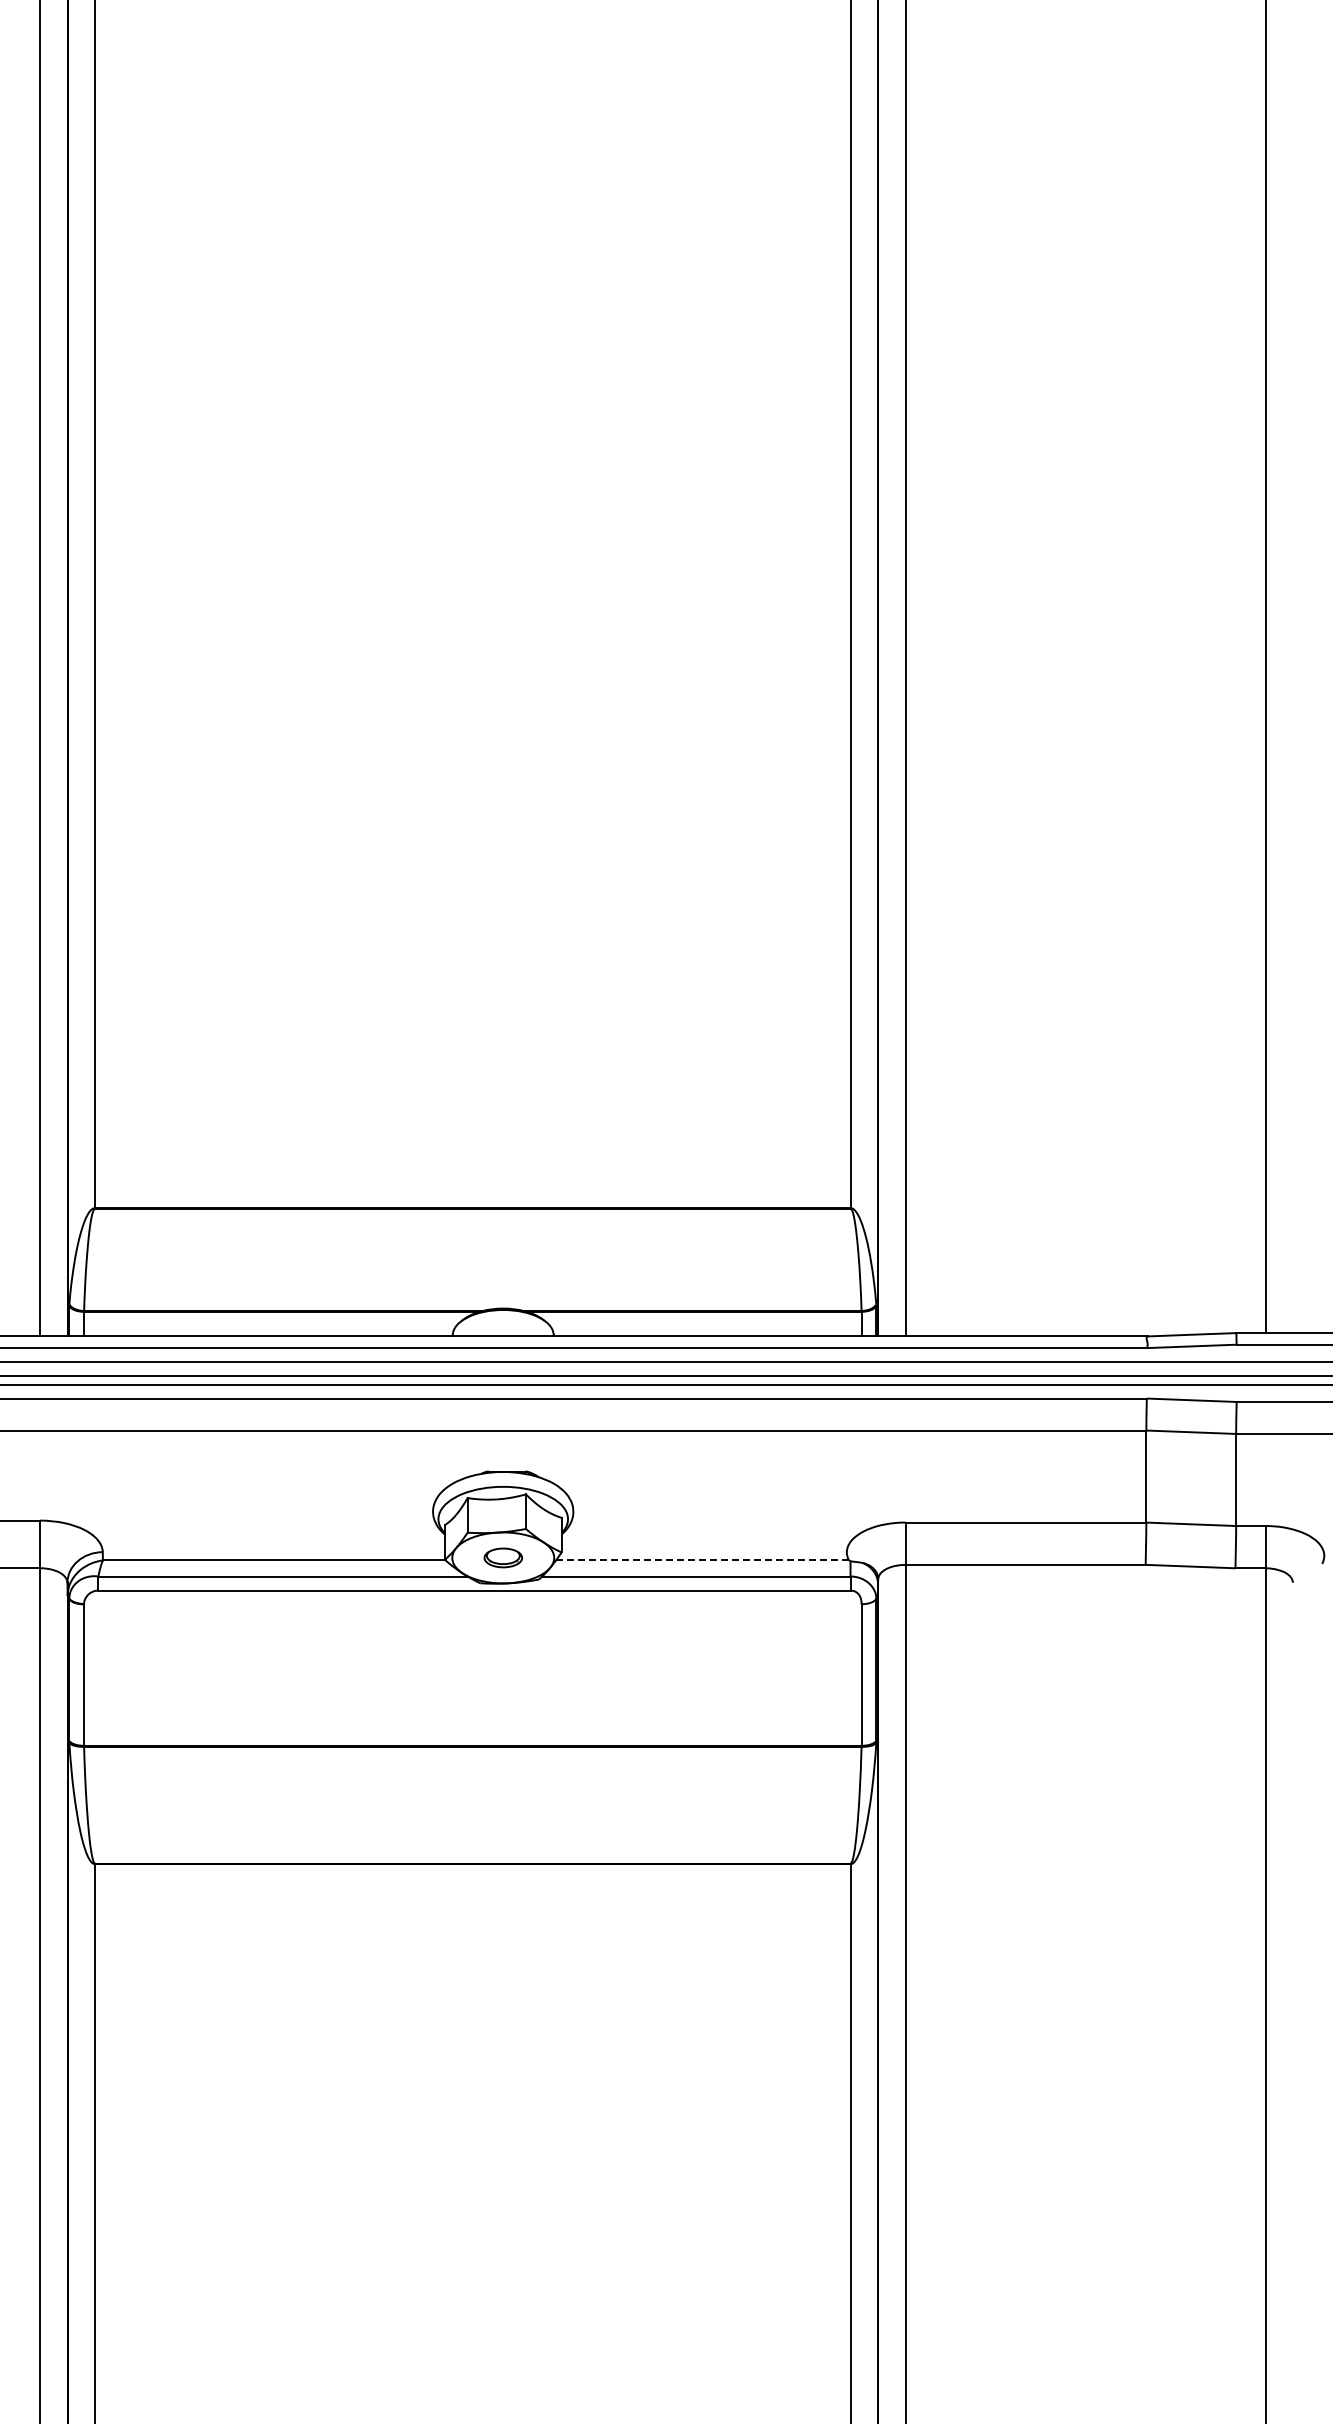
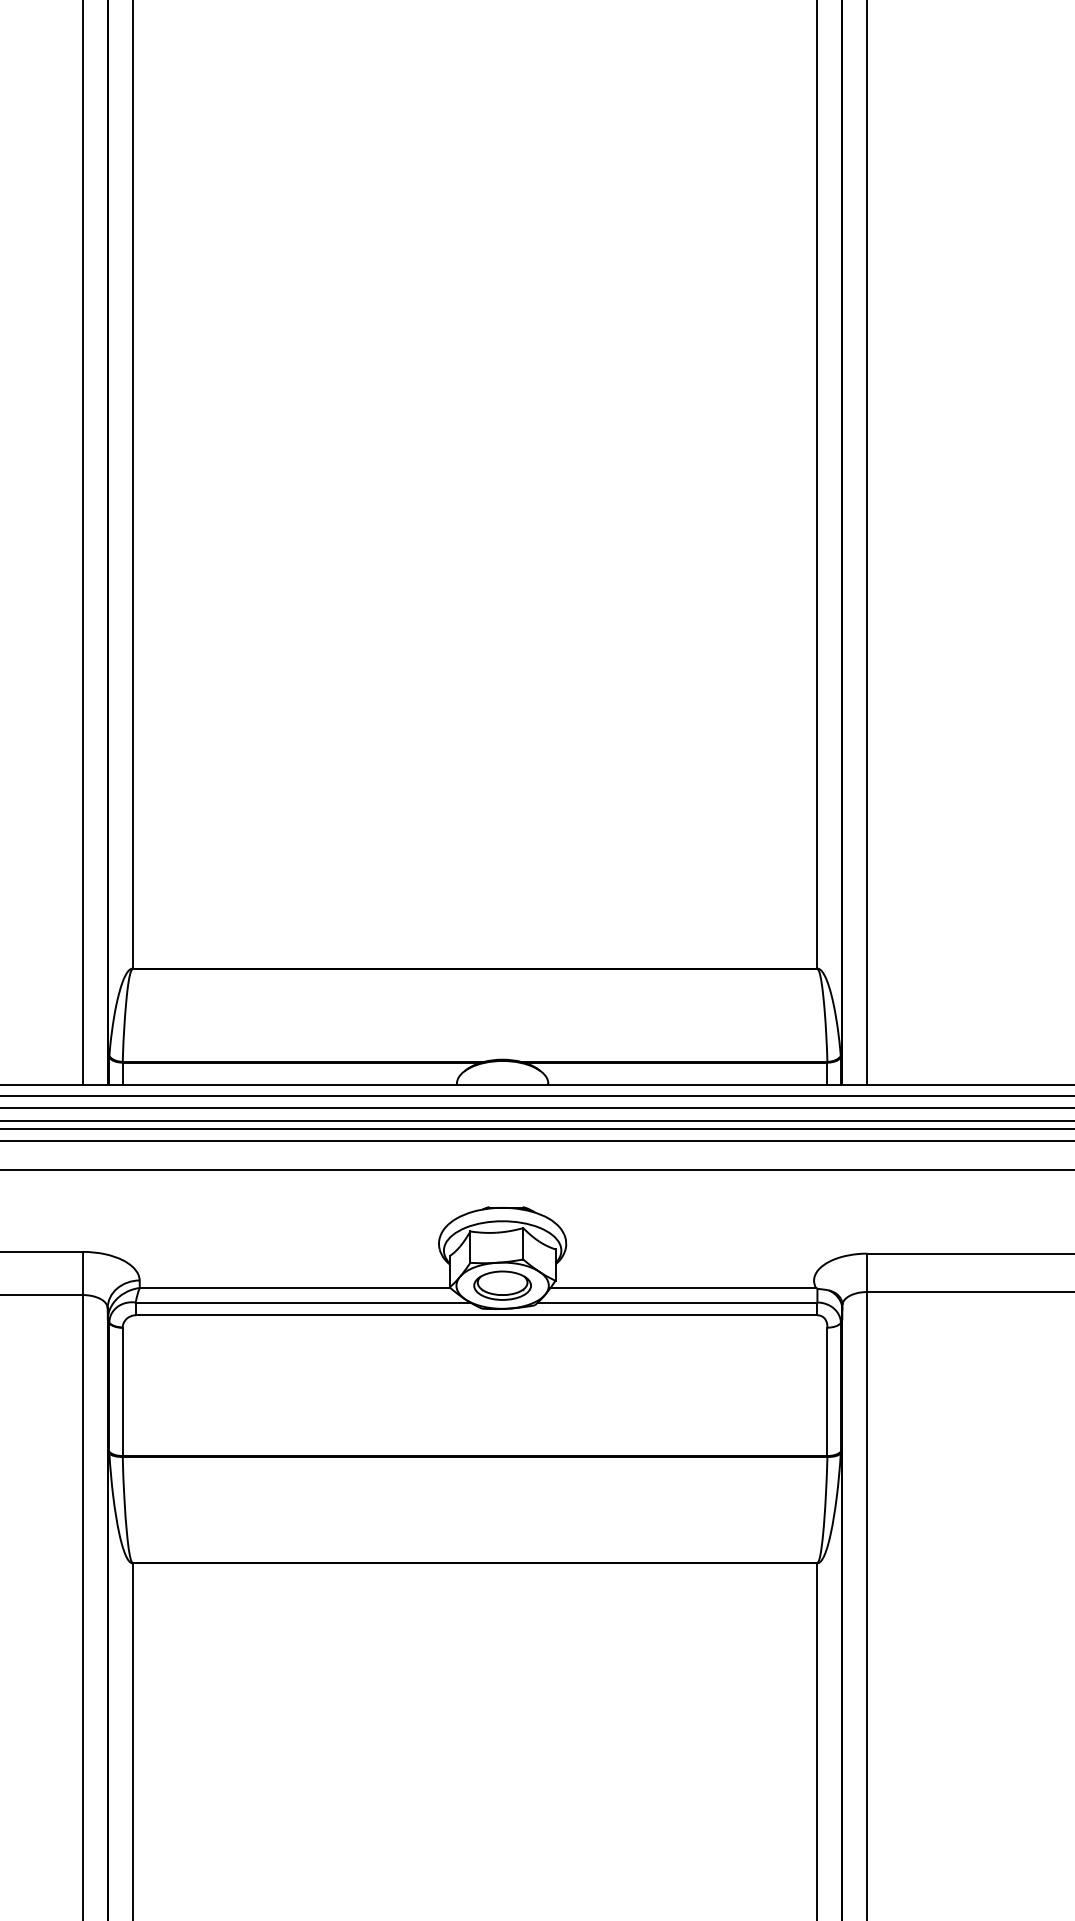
part: (503, 1557) -> (502, 1285), size x1.67
line: (701, 1560) -> (682, 1288), dashed -> solid

